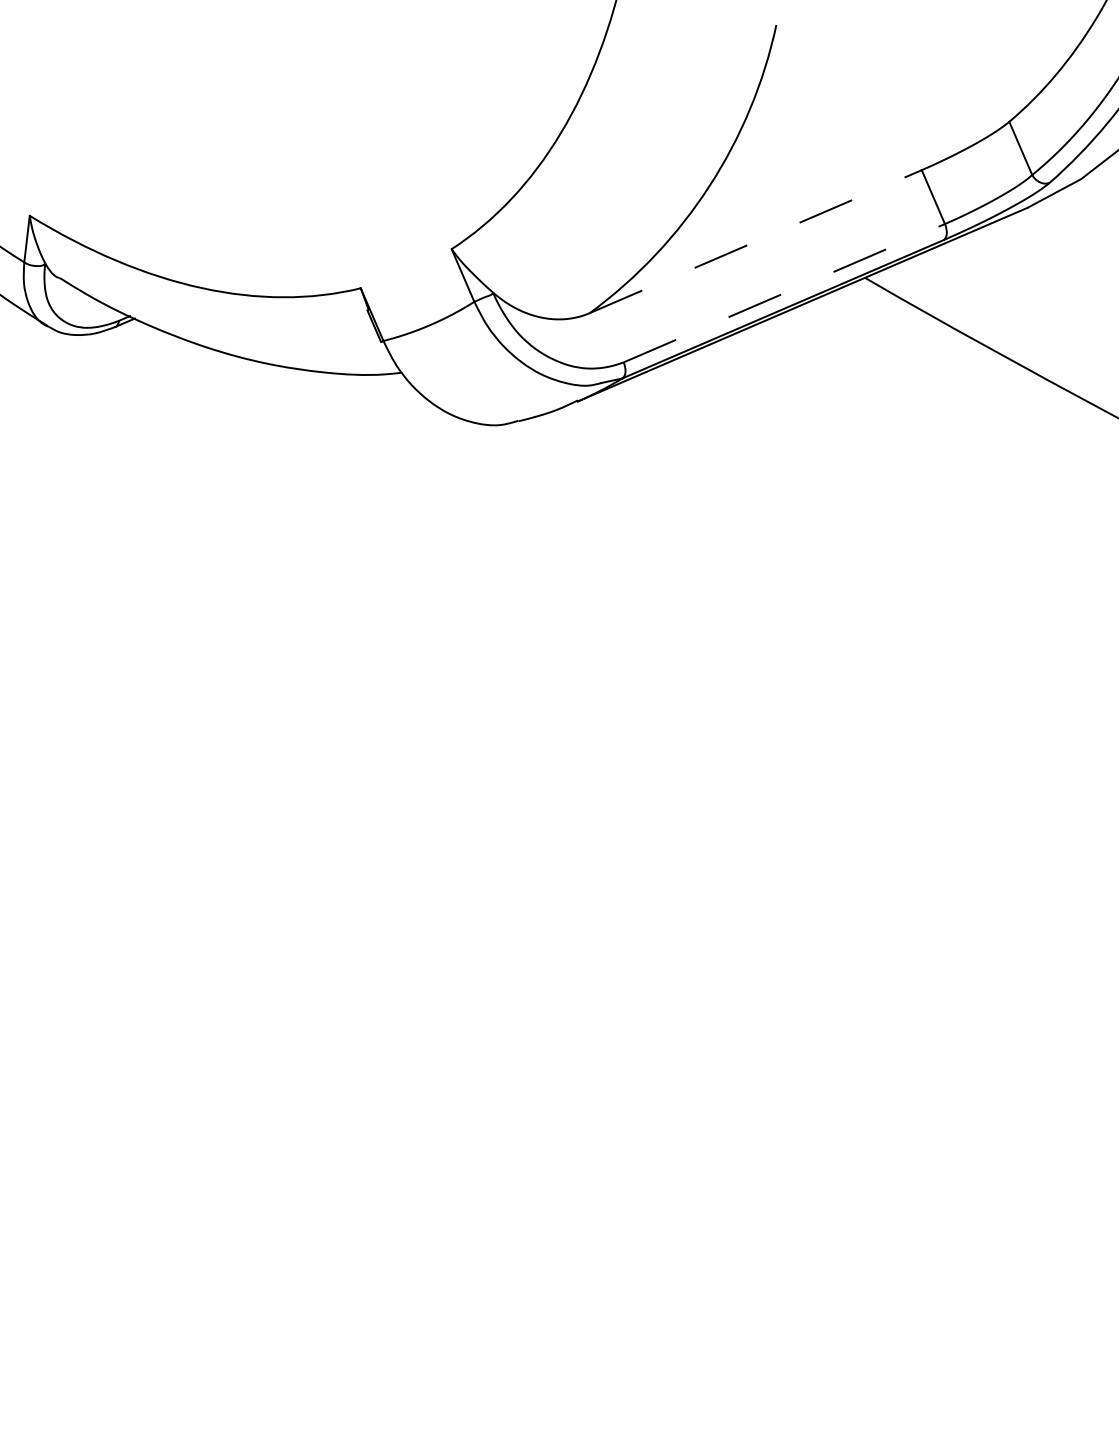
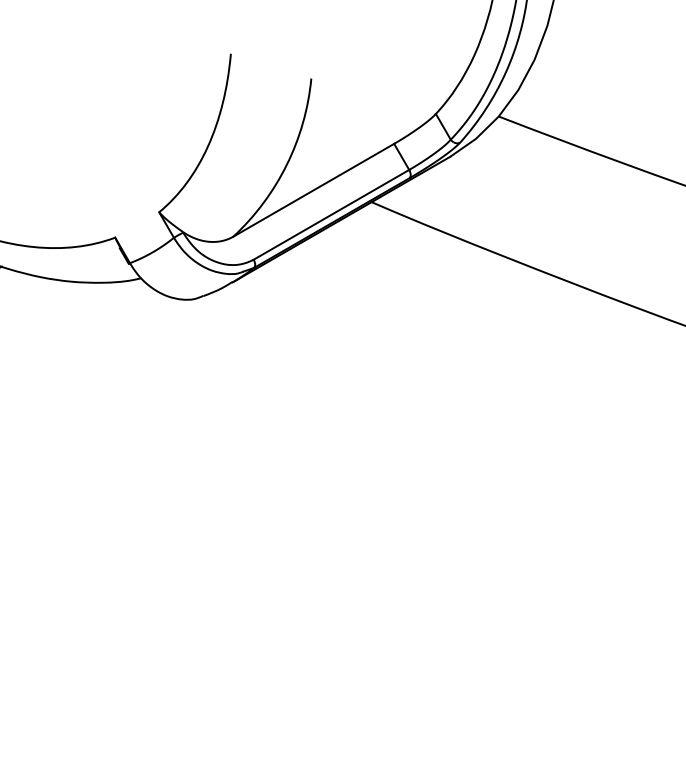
line: (755, 242) -> (313, 190), dashed -> solid
line: (784, 292) -> (331, 214), dashed -> solid

